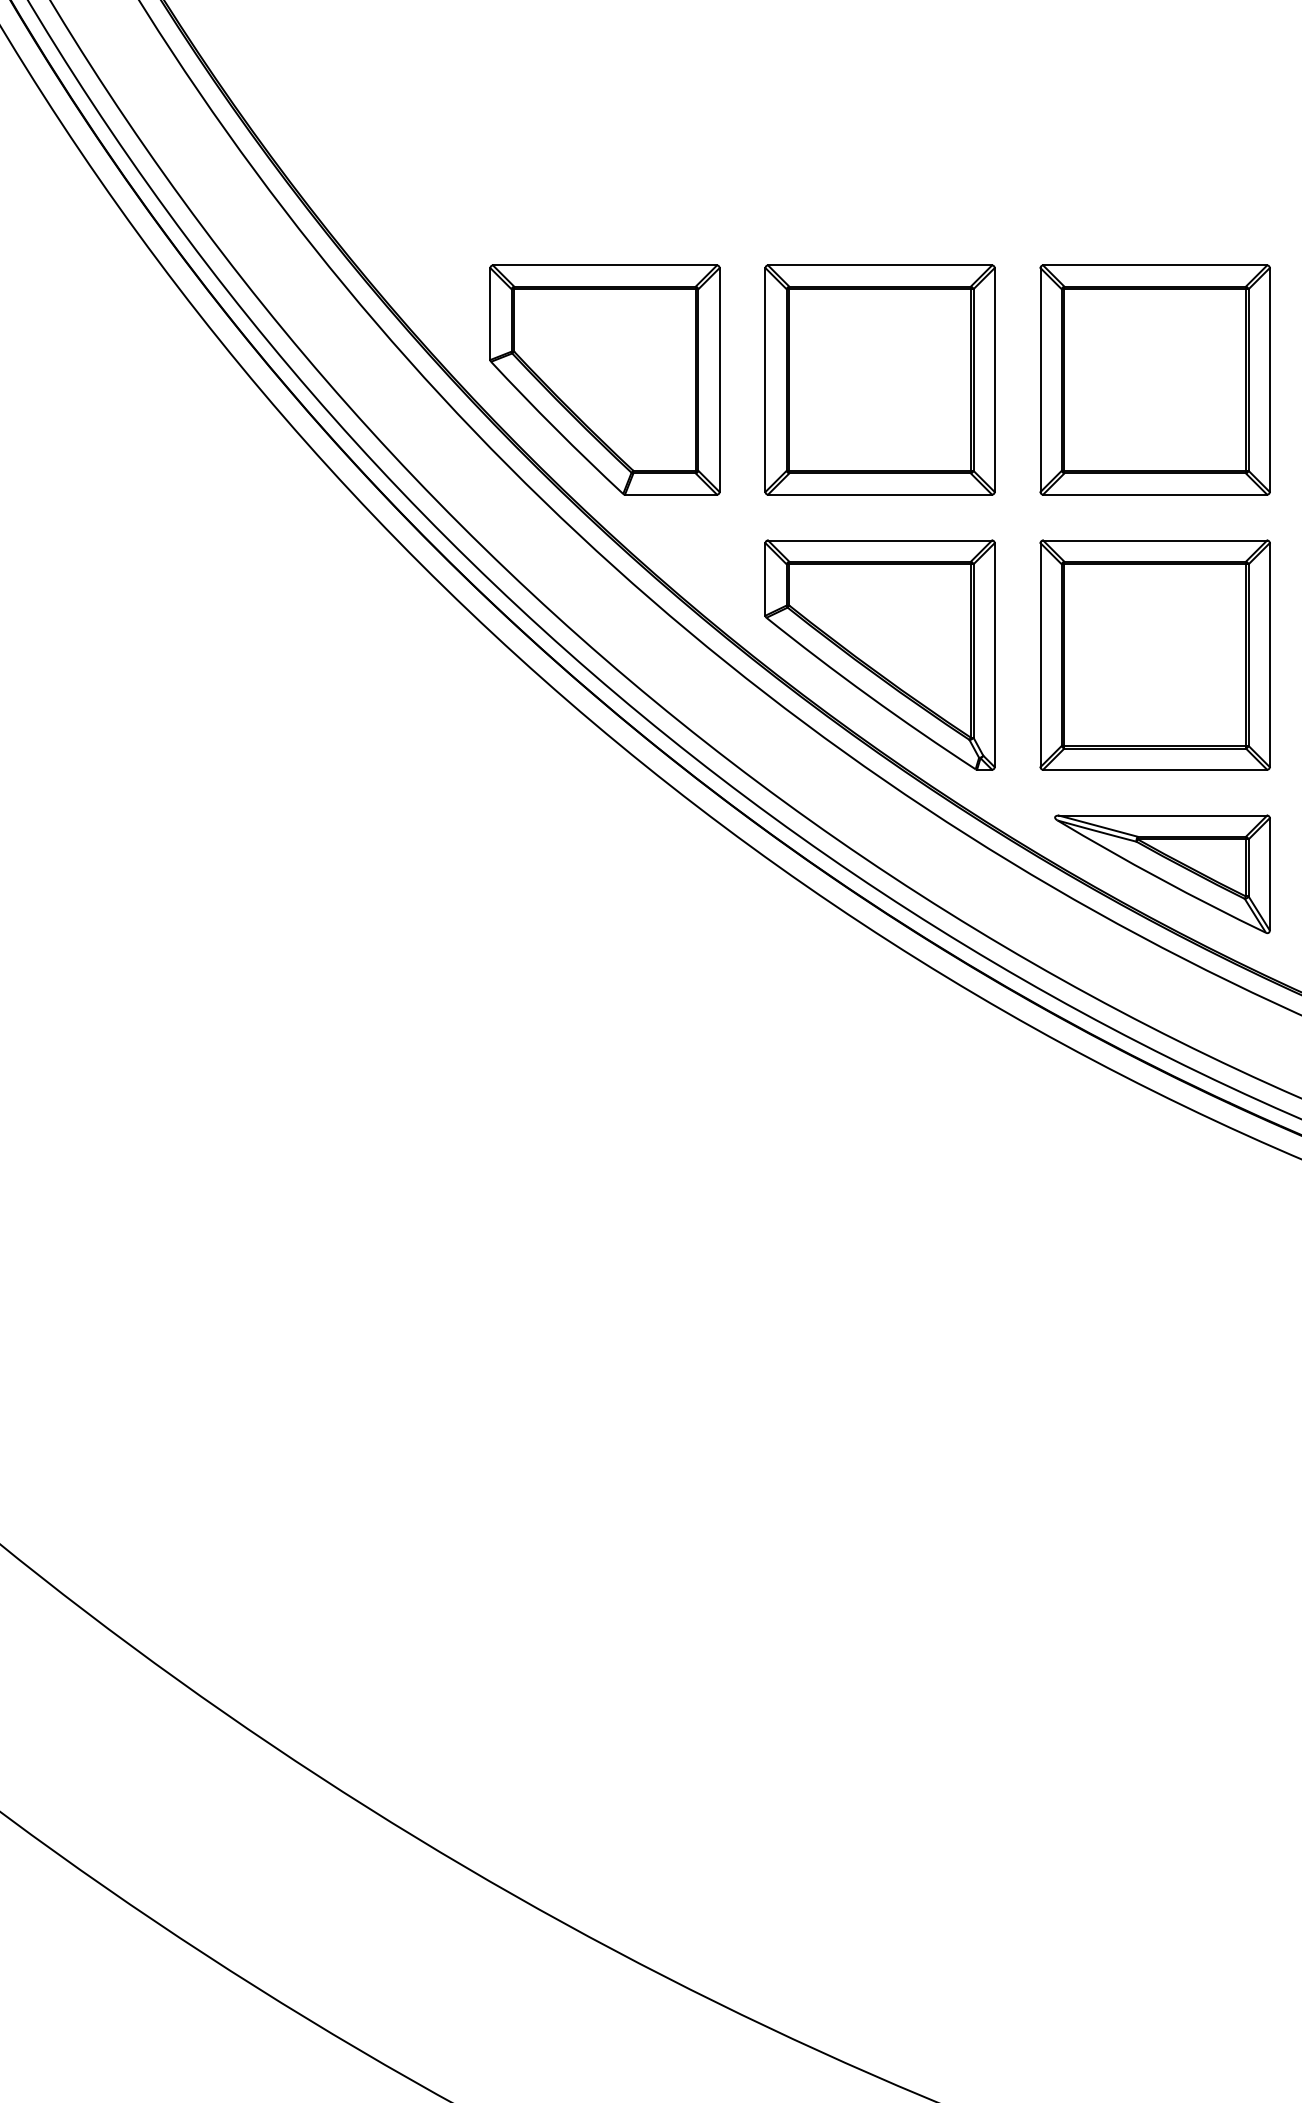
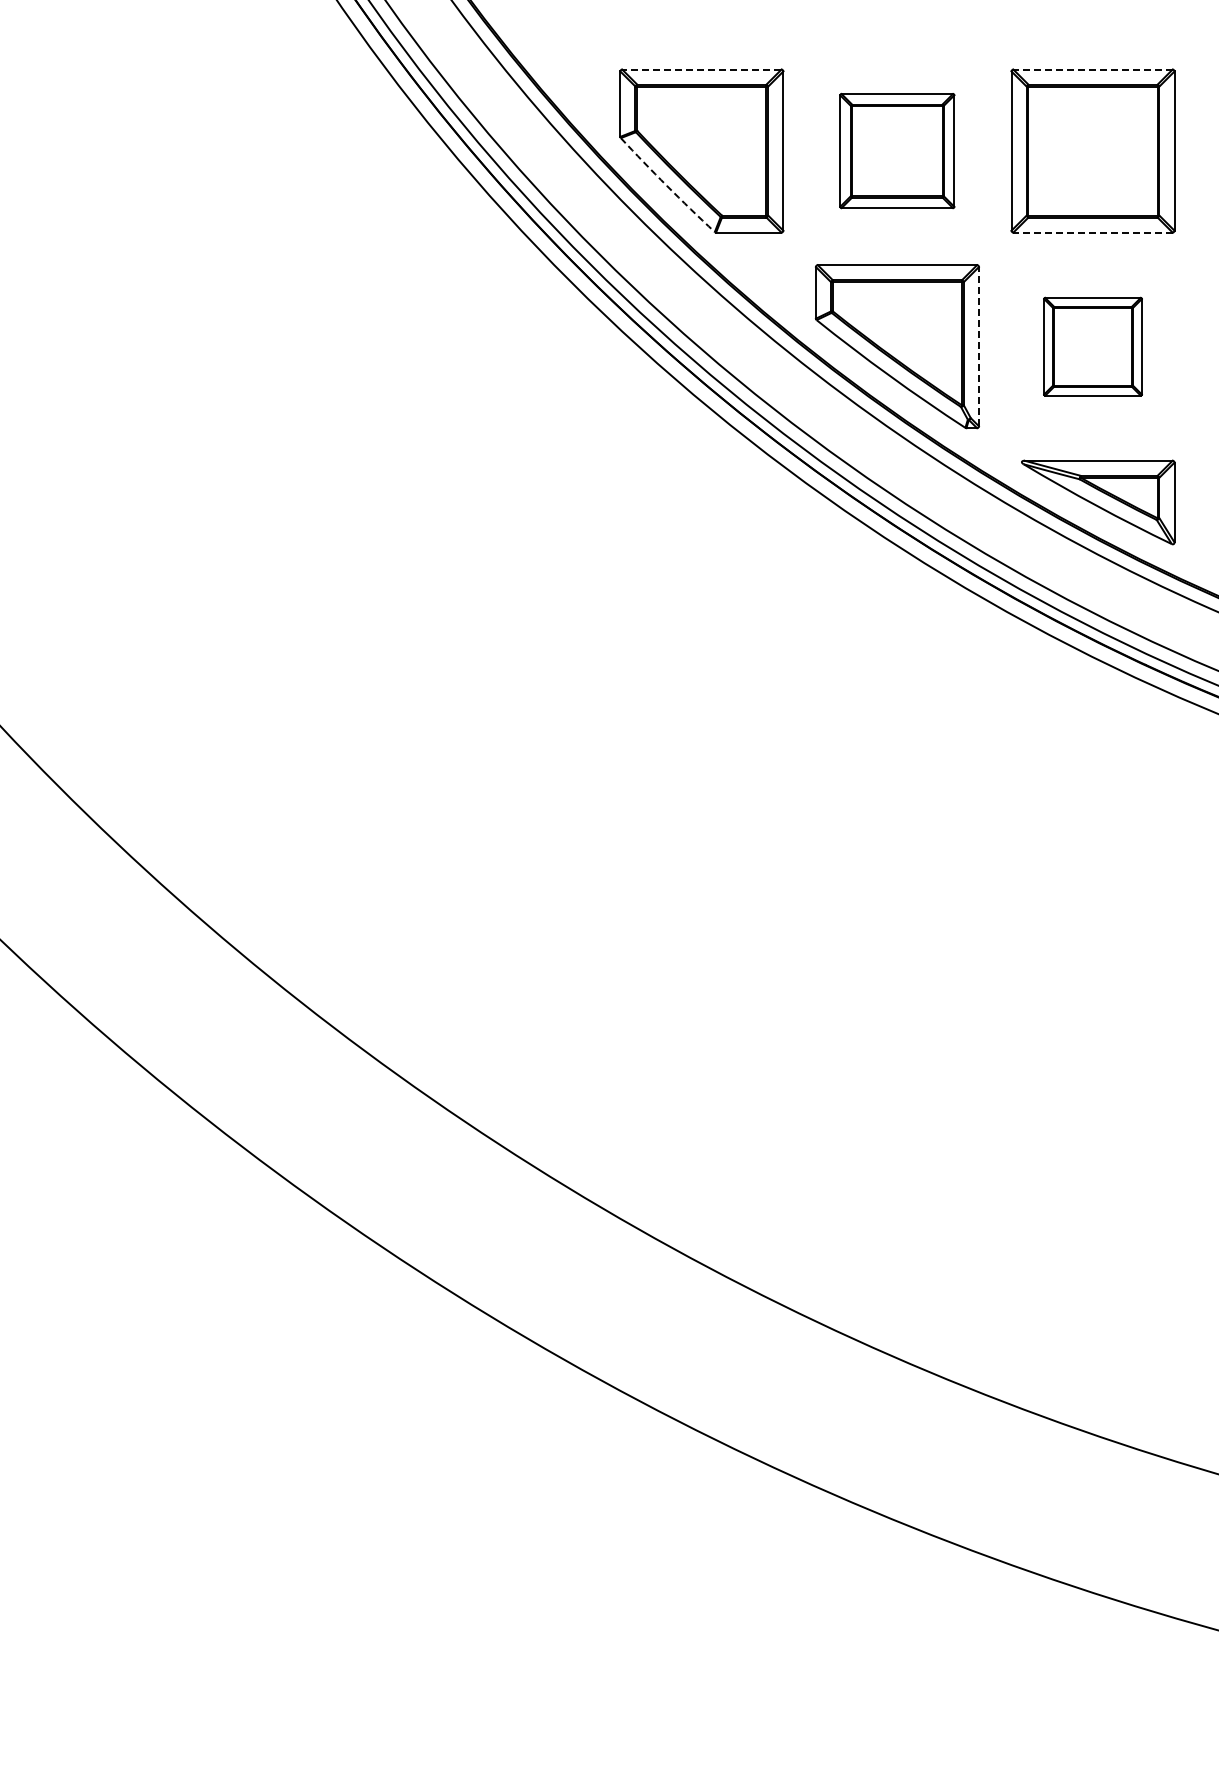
line: (604, 265) -> (701, 69), solid -> dashed
line: (1155, 265) -> (1093, 69), solid -> dashed
part: (878, 379) -> (896, 150), size x0.7
arc: (556, 428) -> (667, 185), solid -> dashed
line: (1155, 494) -> (1093, 232), solid -> dashed
line: (994, 654) -> (978, 346), solid -> dashed
part: (1154, 654) -> (1092, 346), size x0.6

